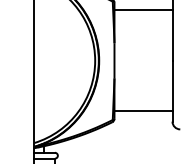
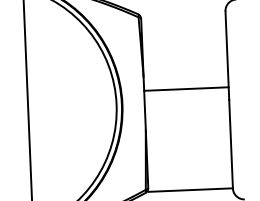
line: (143, 10) -> (186, 89), moved
line: (143, 111) -> (190, 190), moved

